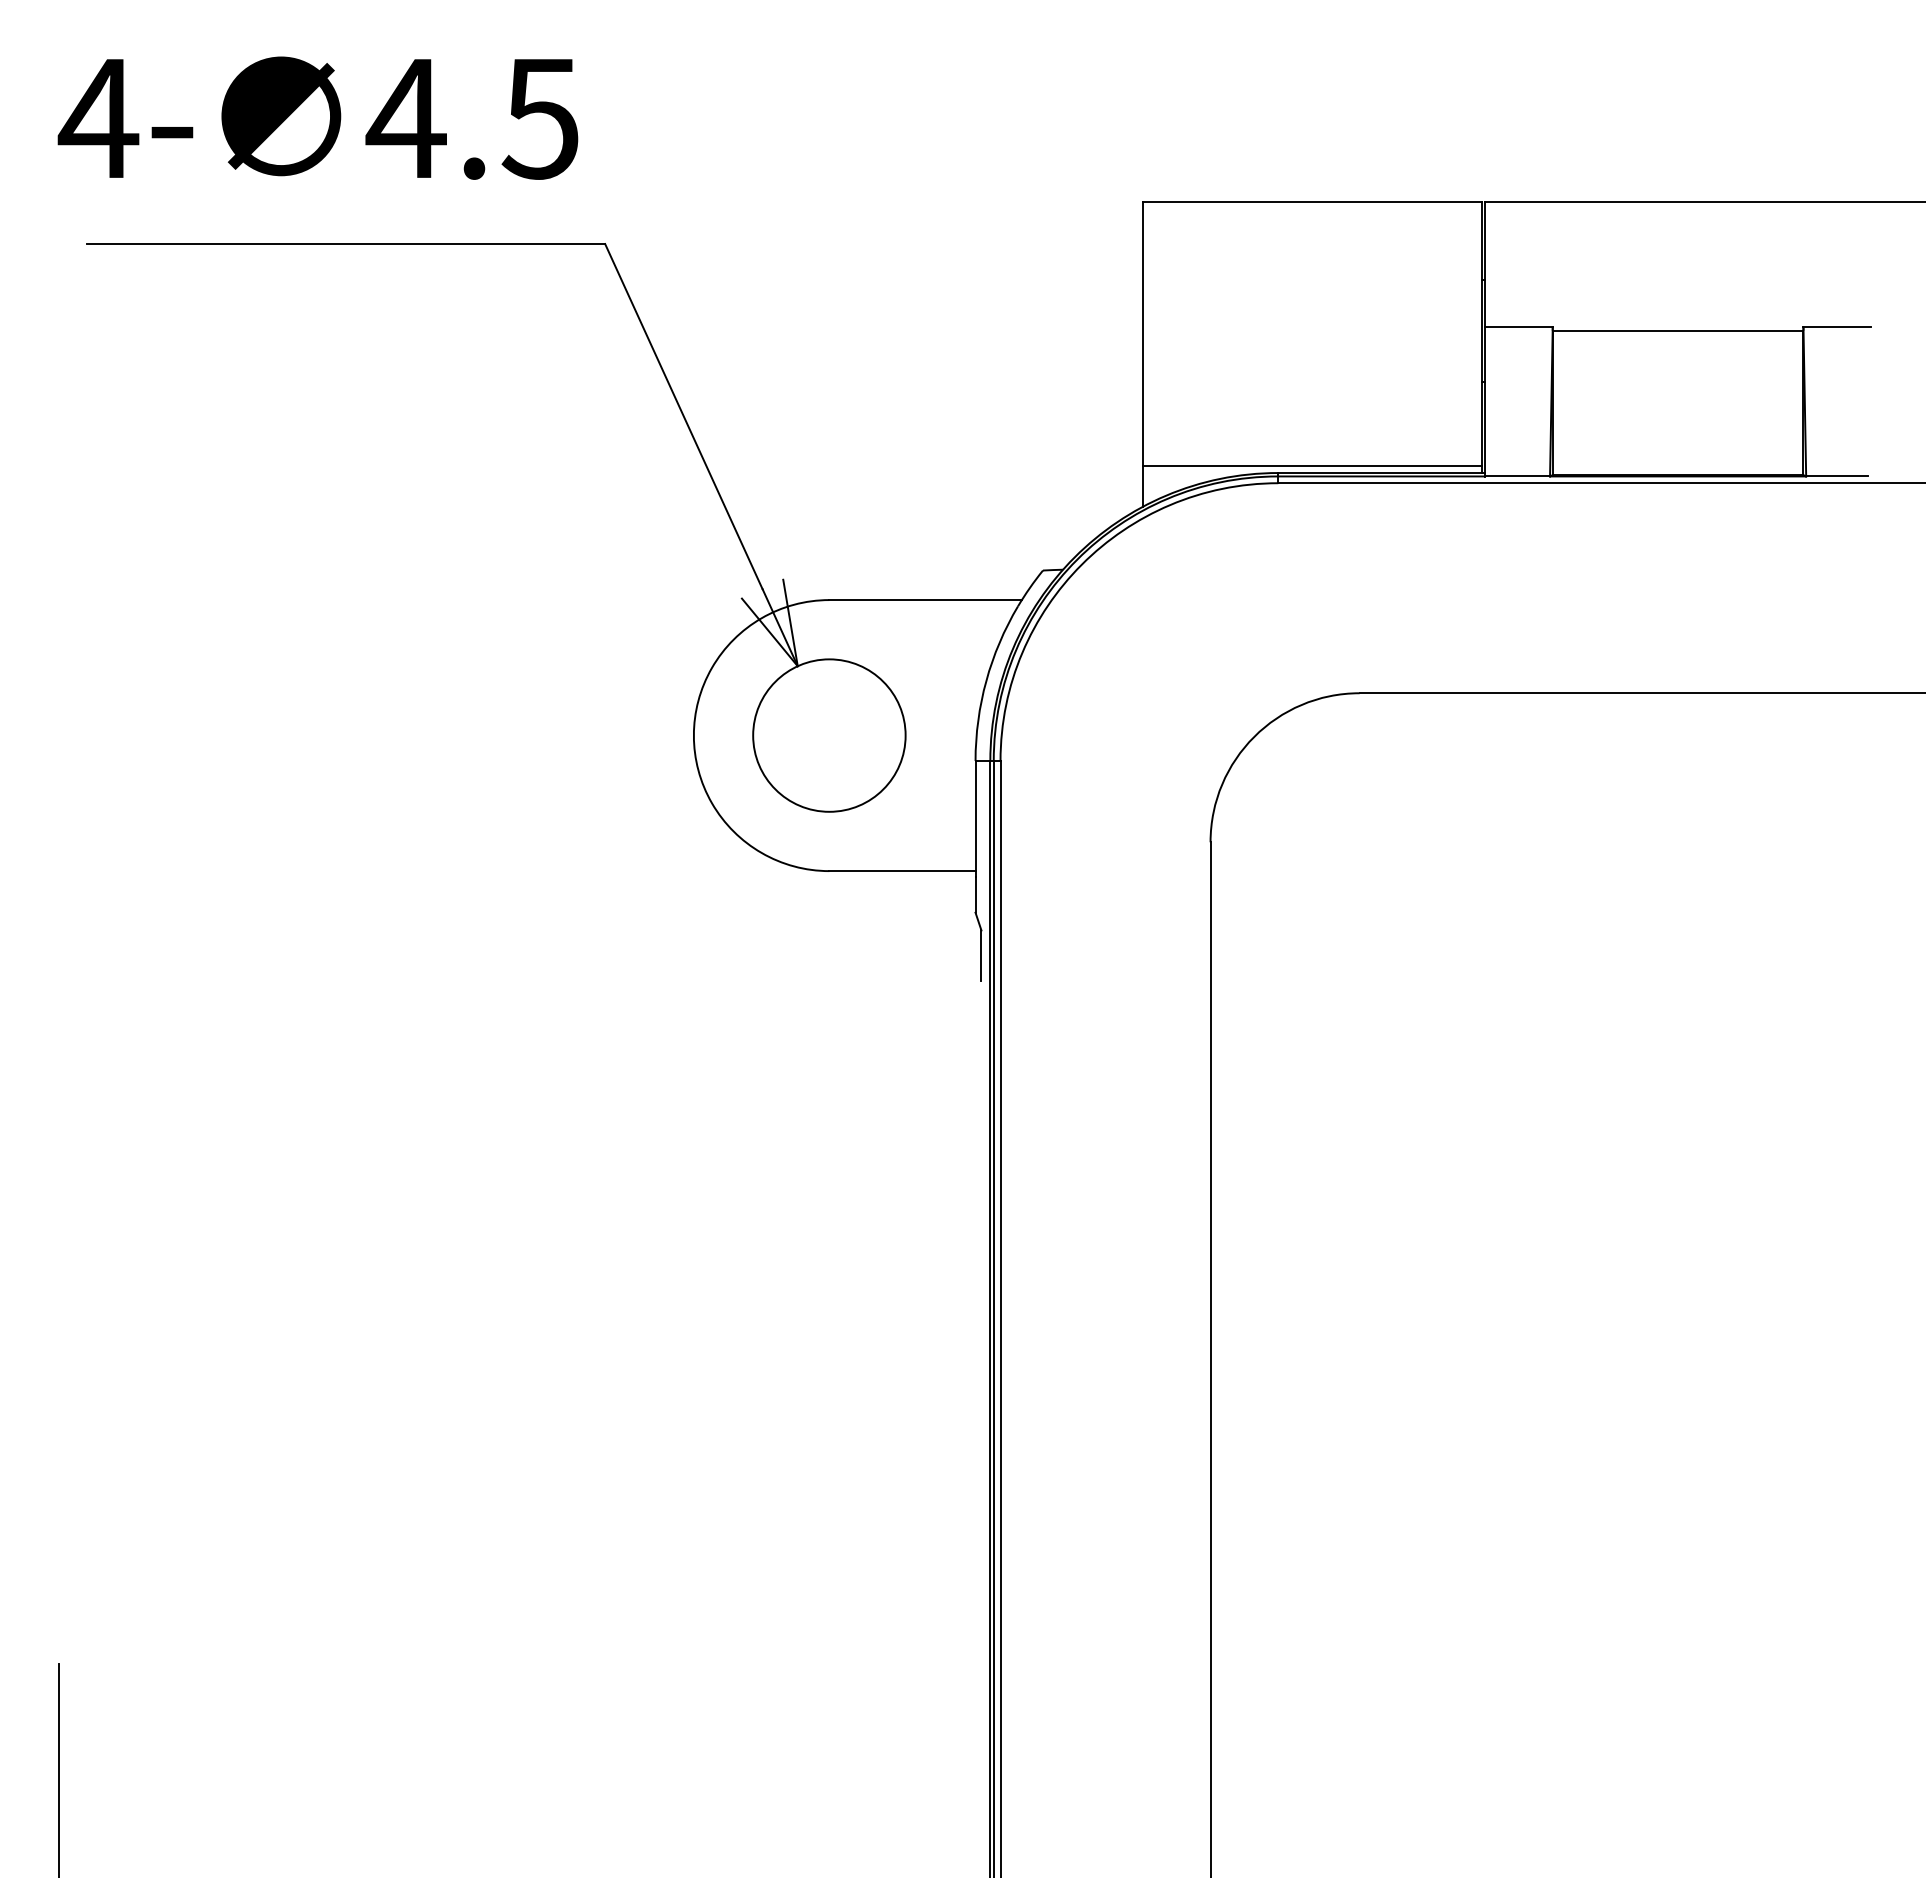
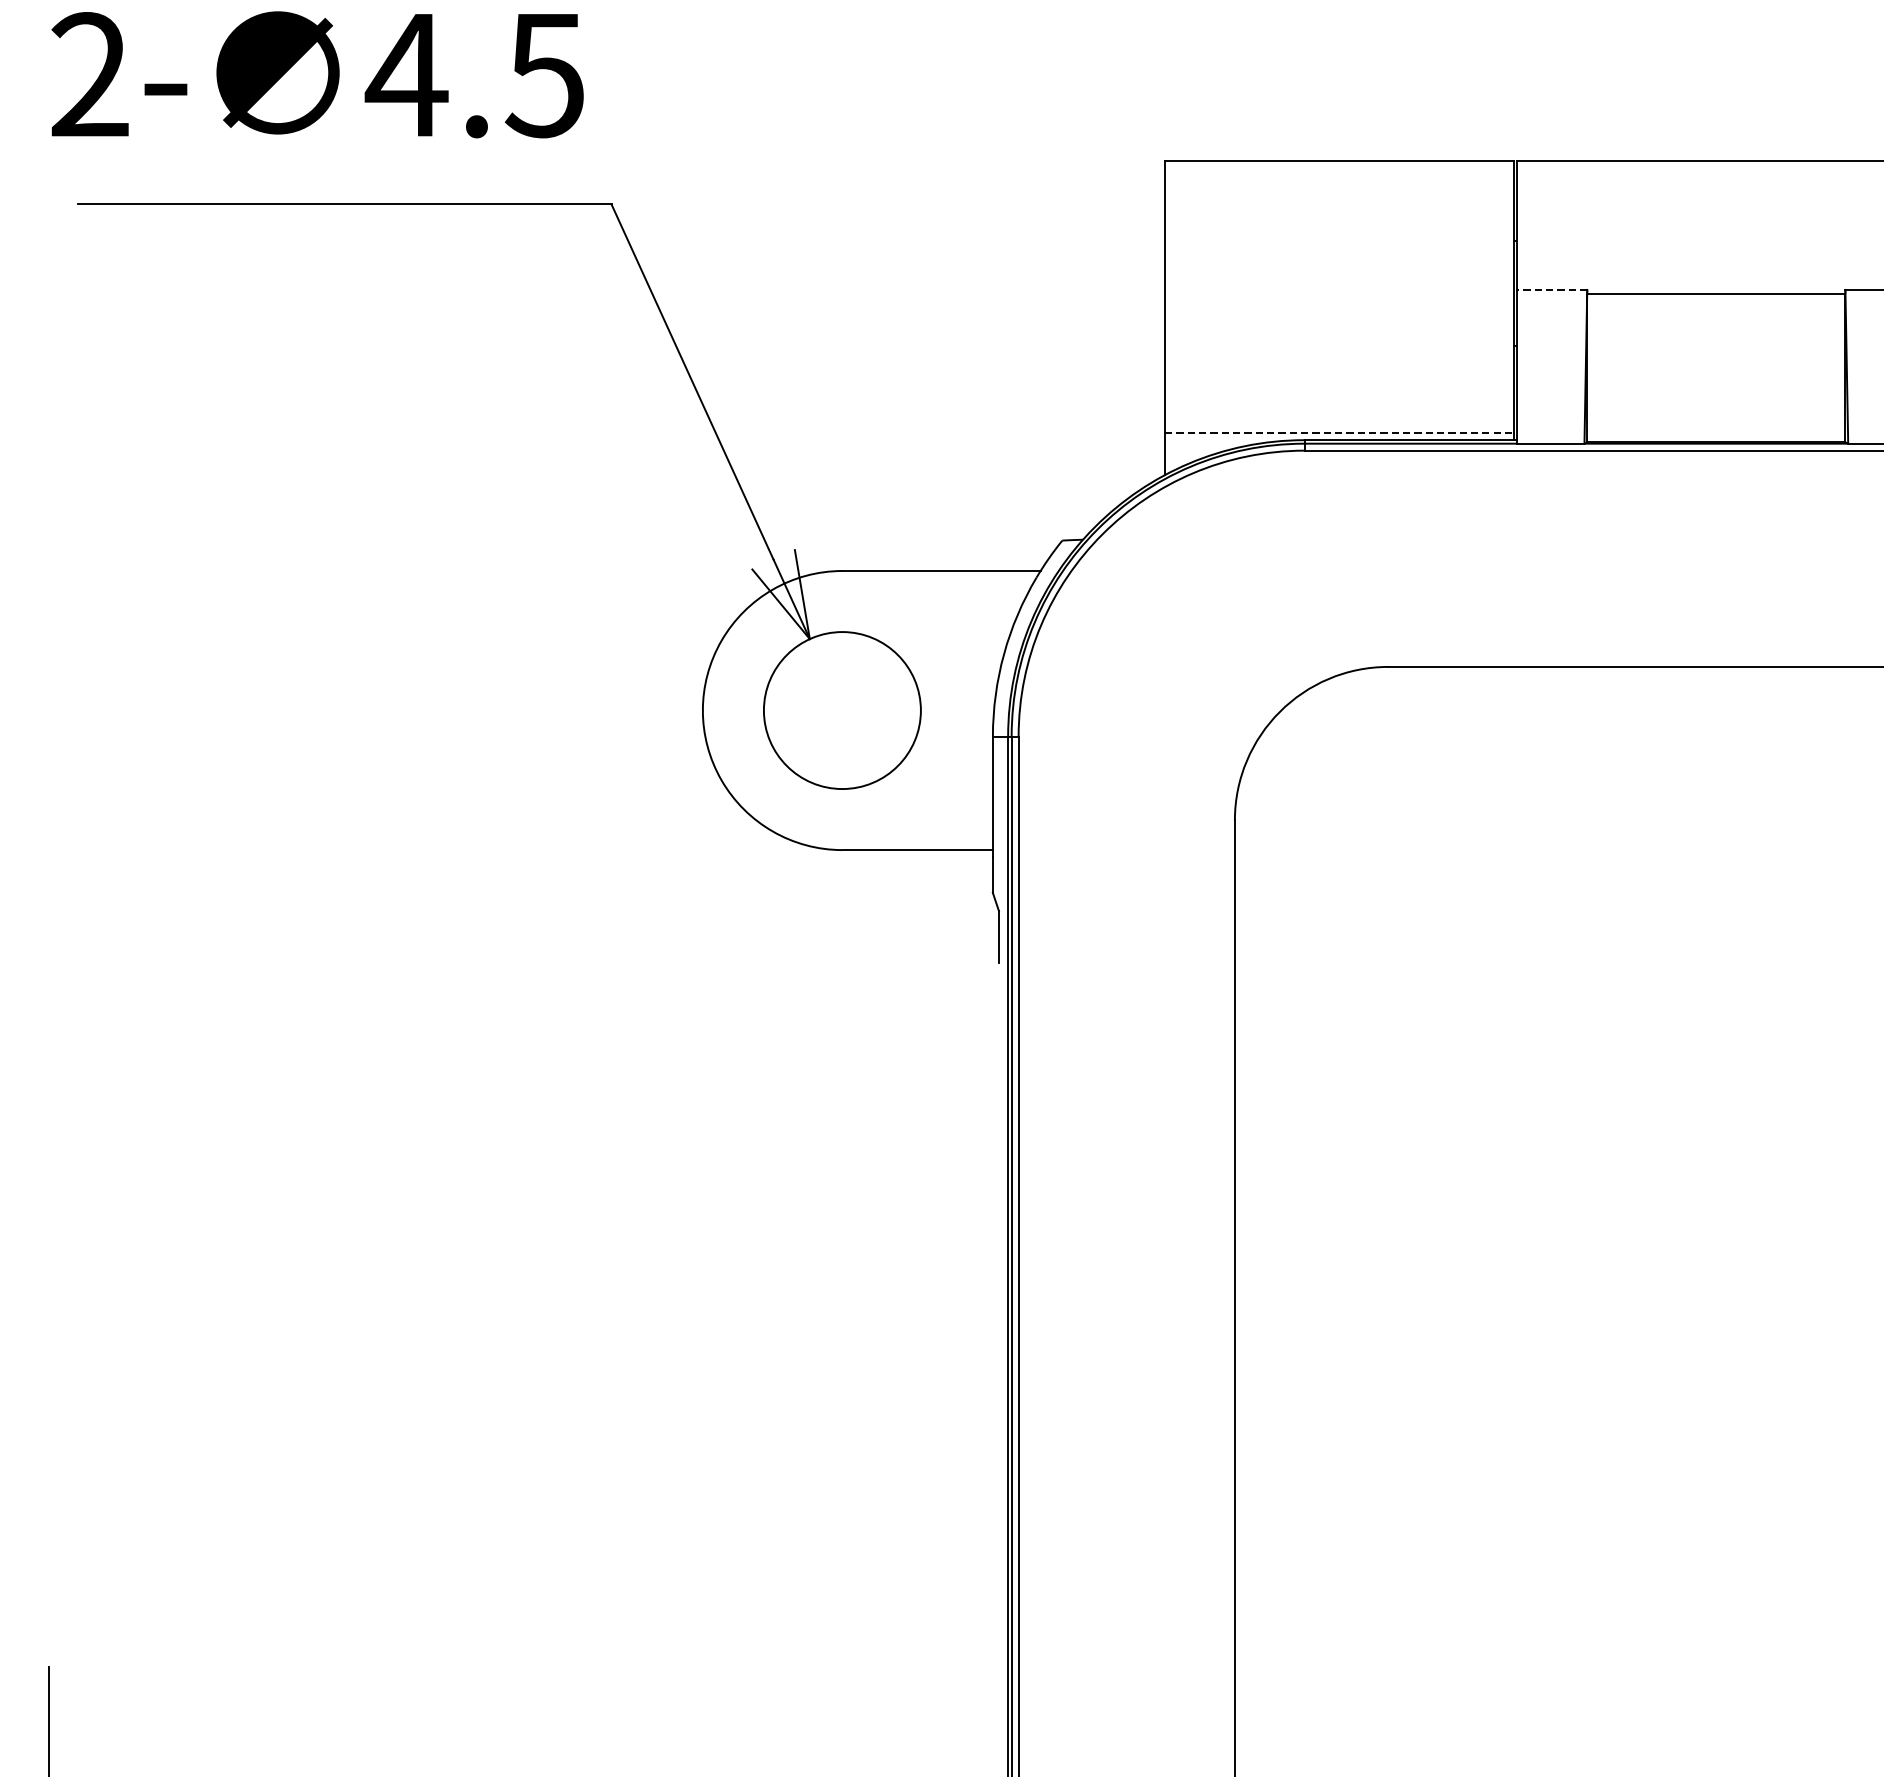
text: (98, 117) -> (89, 74), 4- -> 2-
line: (1518, 327) -> (1551, 290), solid -> dashed
line: (1312, 466) -> (1339, 433), solid -> dashed

